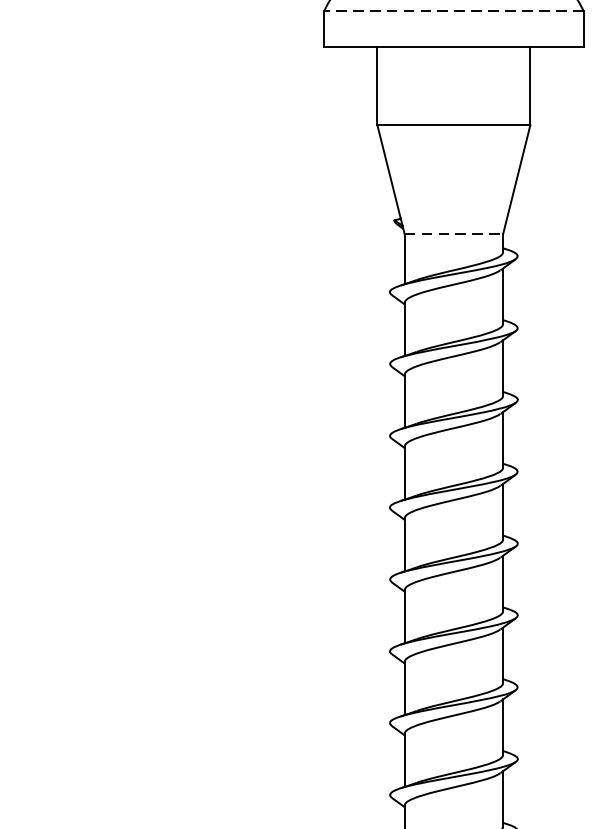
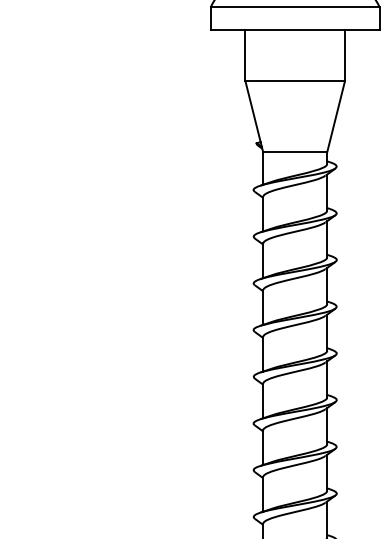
line: (452, 11) -> (294, 7), dashed -> solid
line: (454, 234) -> (295, 152), dashed -> solid

